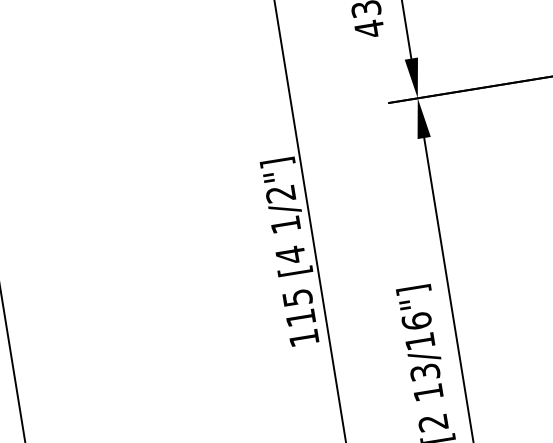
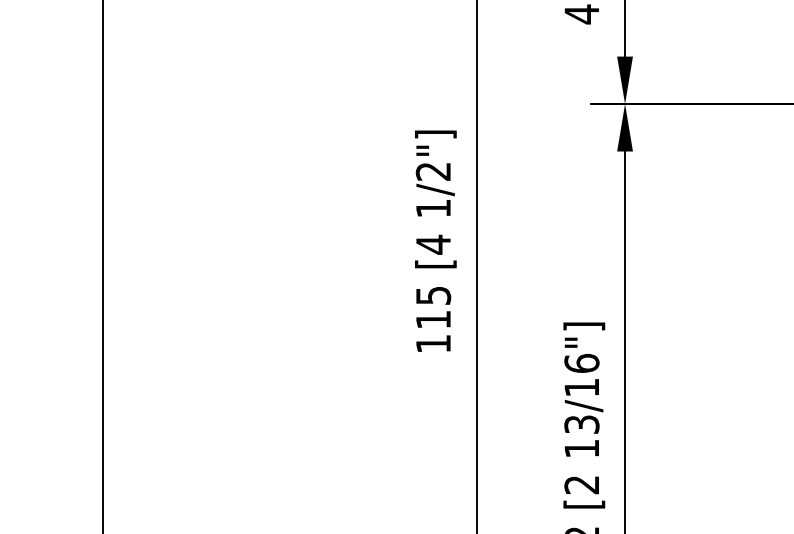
text: (291, 251) -> (435, 240), moved

